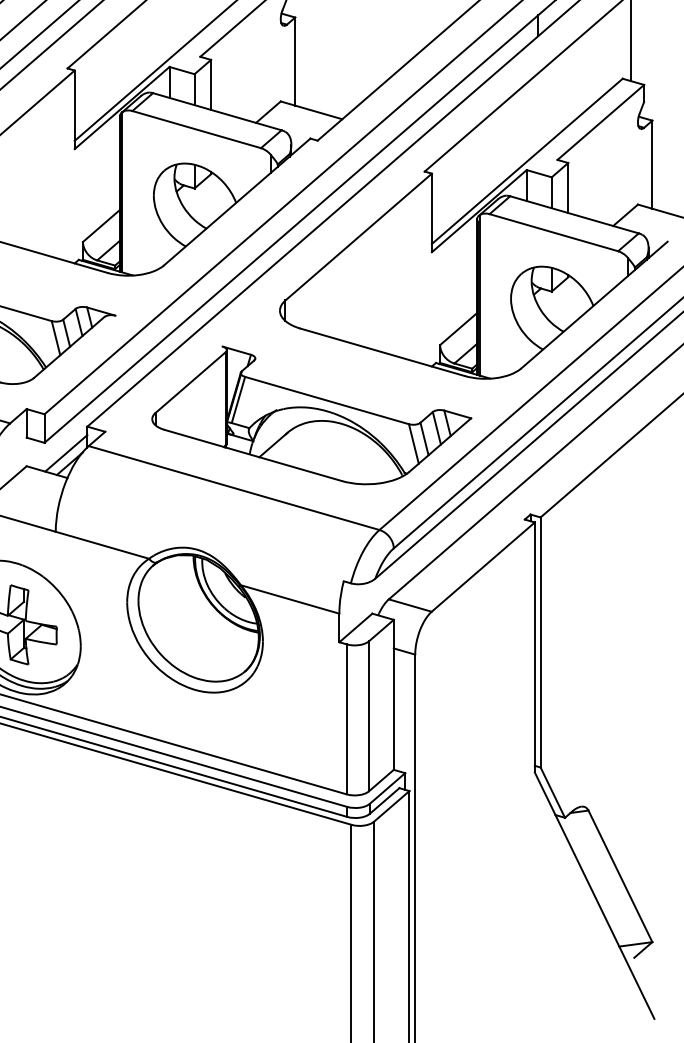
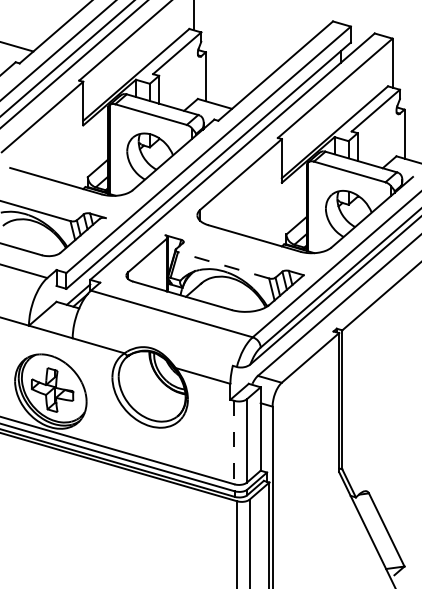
line: (326, 400) -> (223, 265), solid -> dashed
line: (346, 719) -> (234, 442), solid -> dashed

